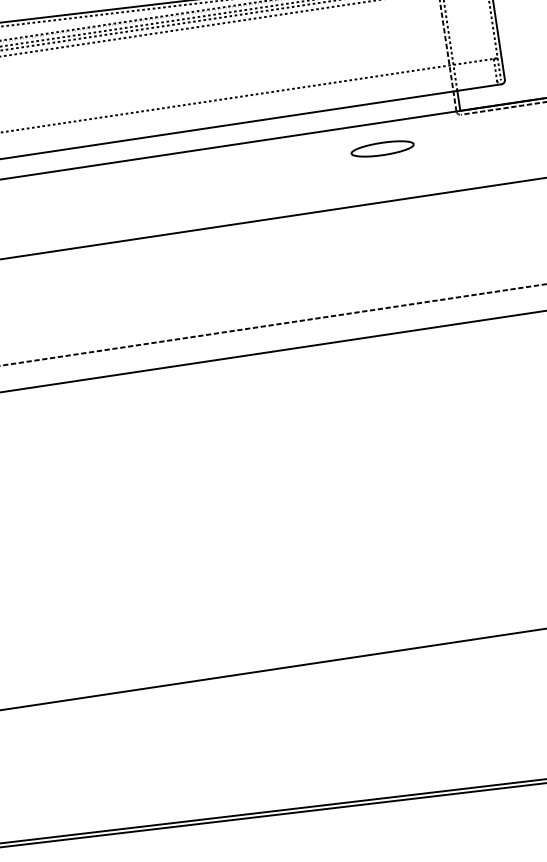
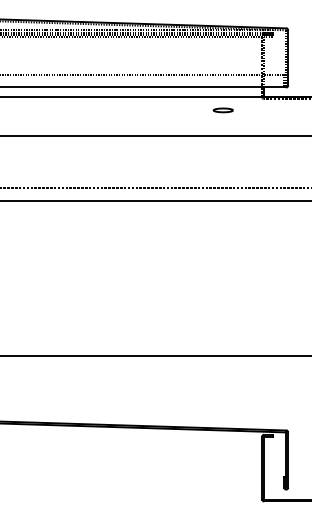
part: (380, 149) -> (222, 110), size x0.62

